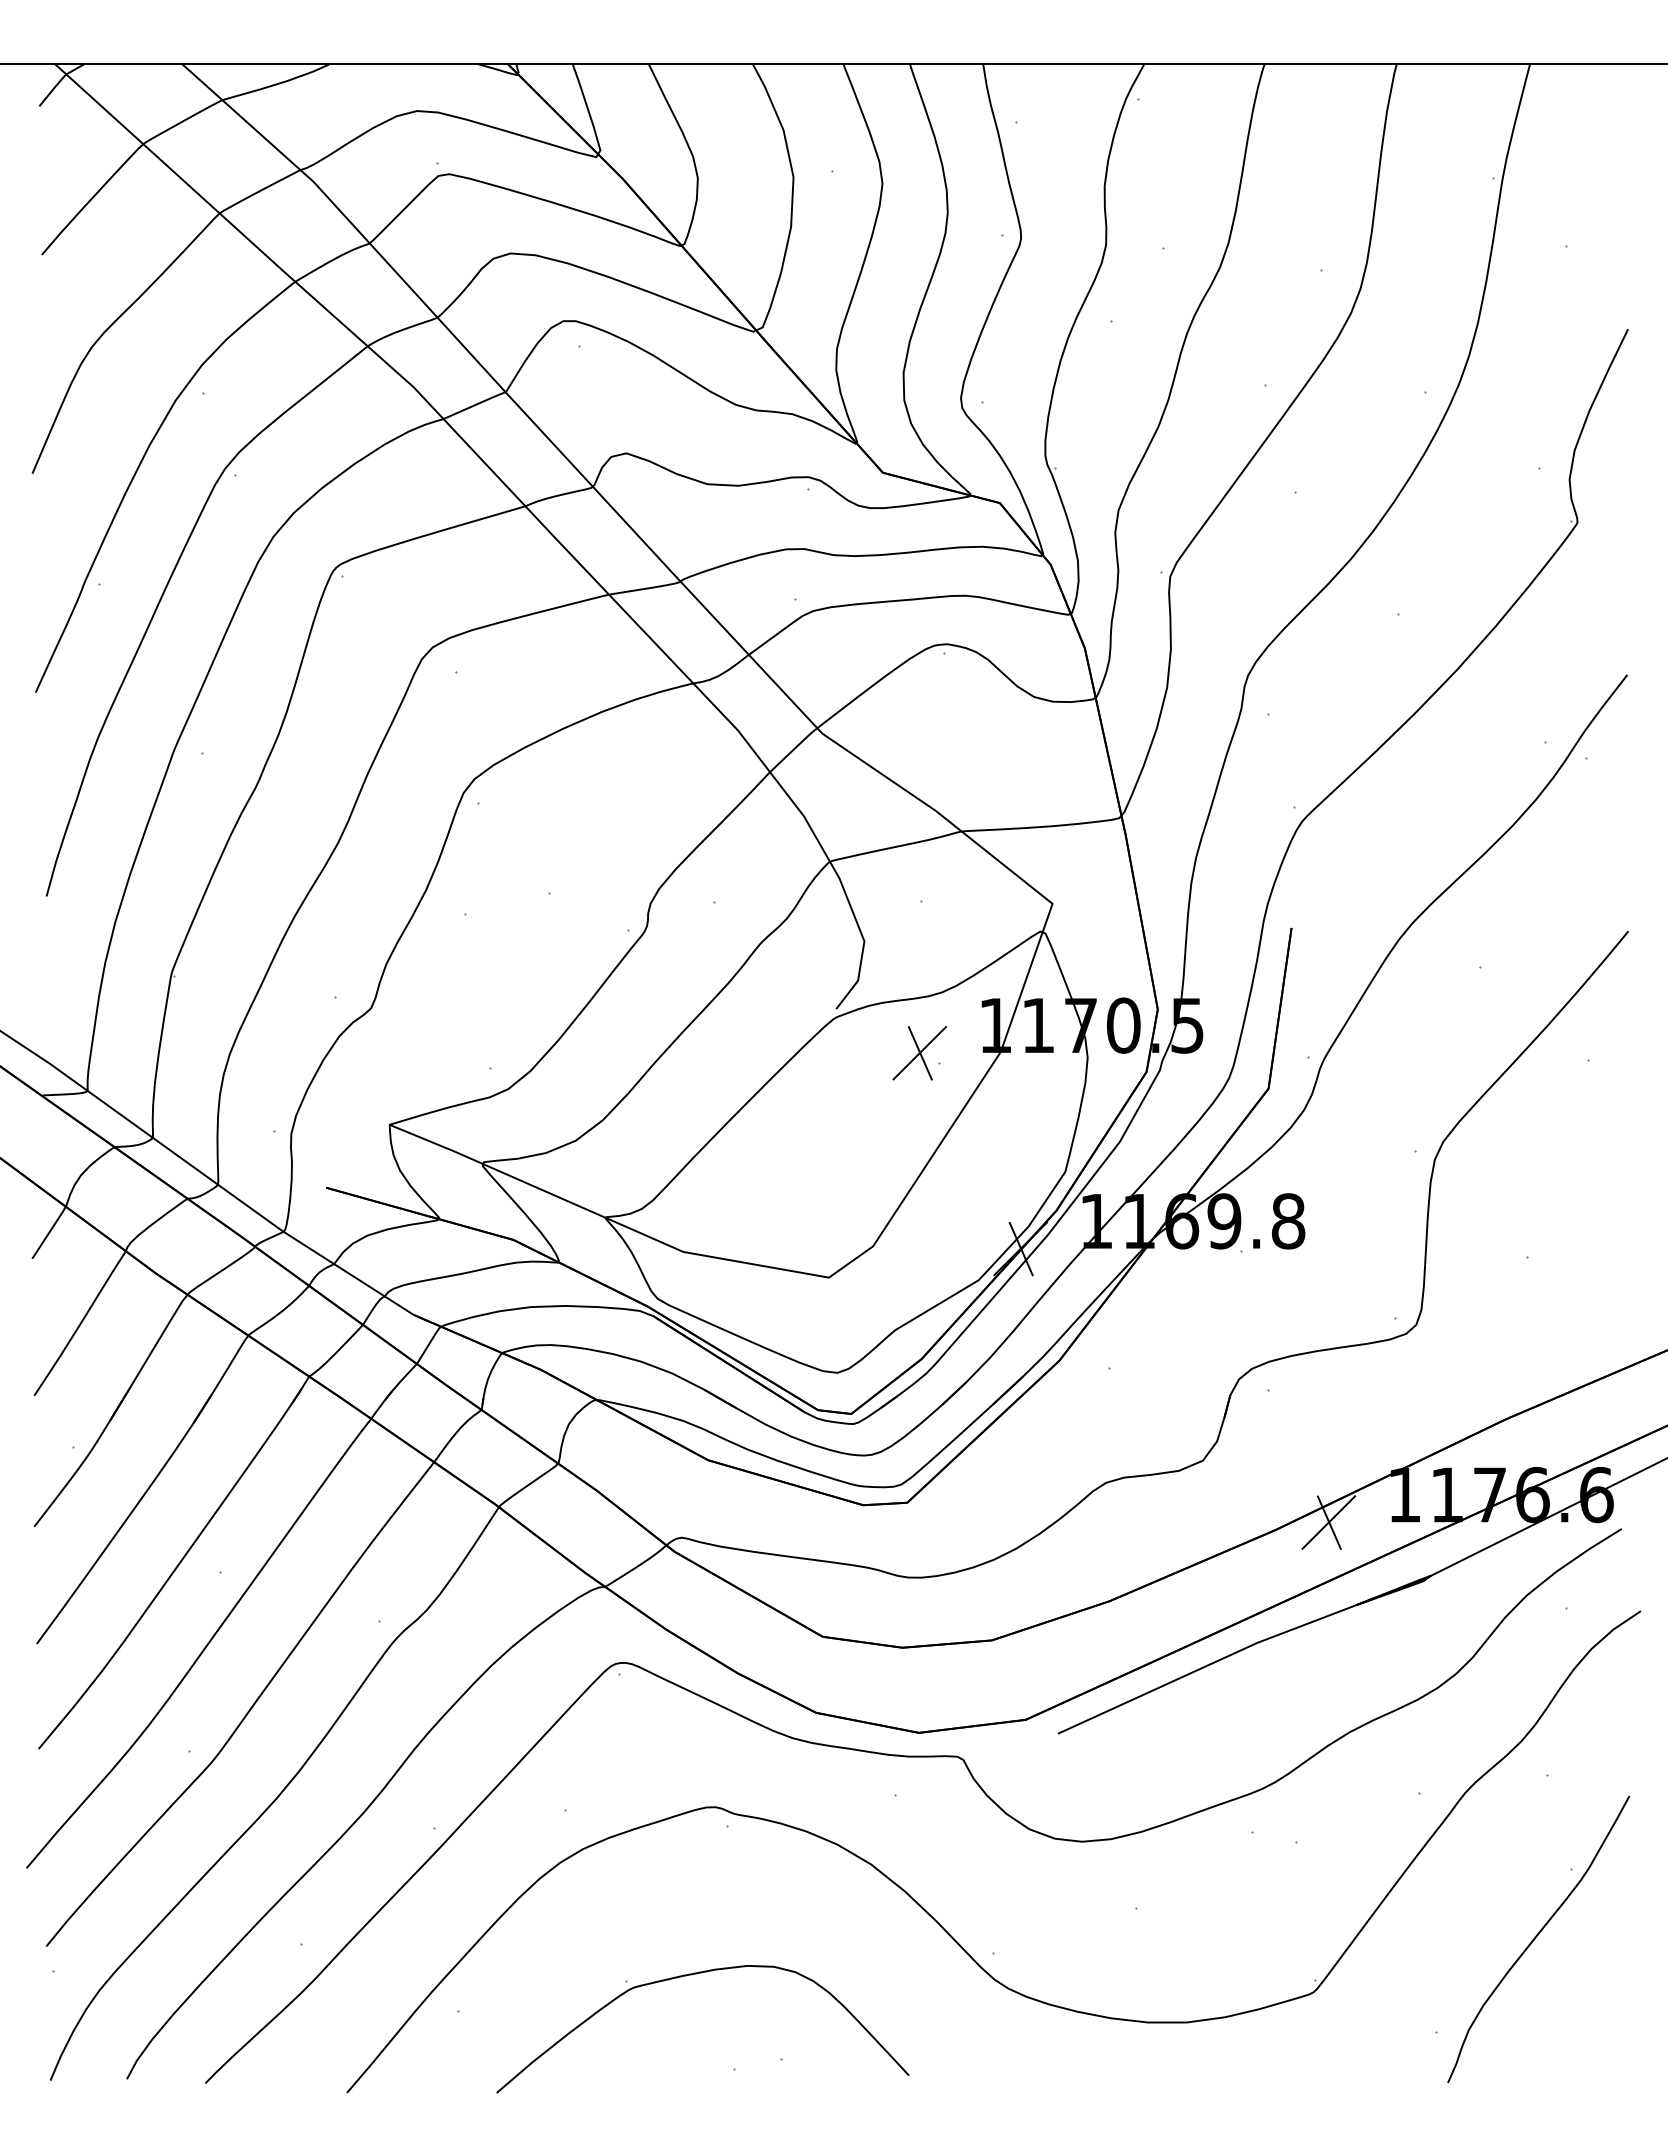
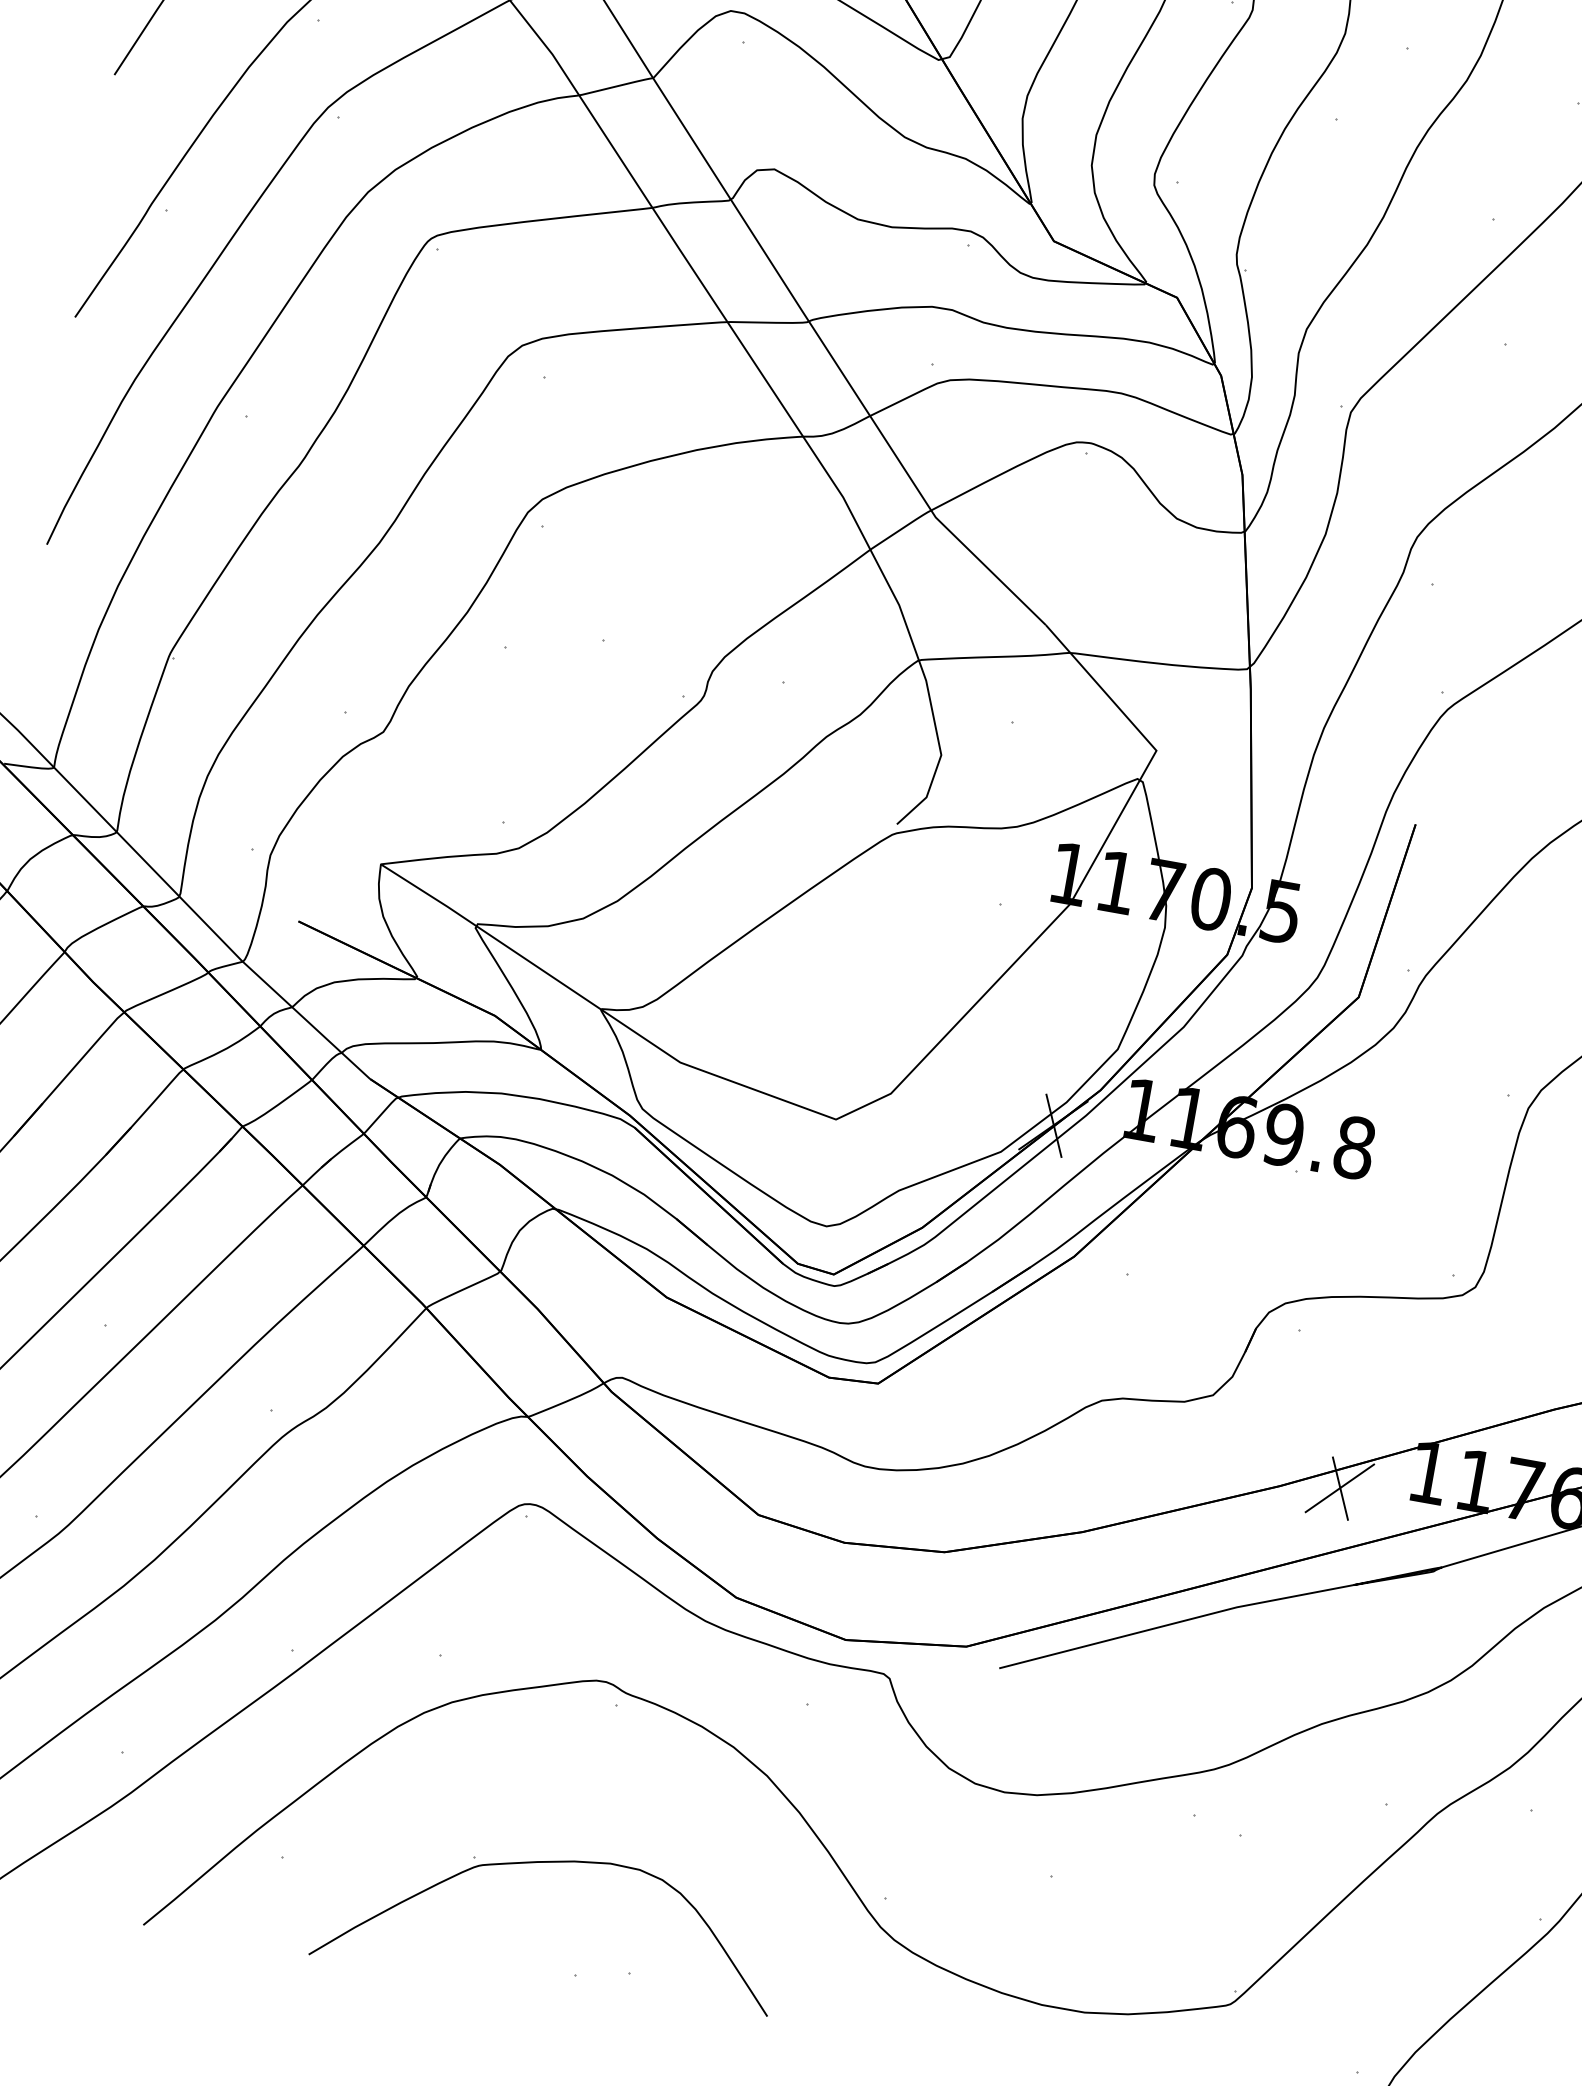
part: (919, 1052) -> (980, 888), removed

